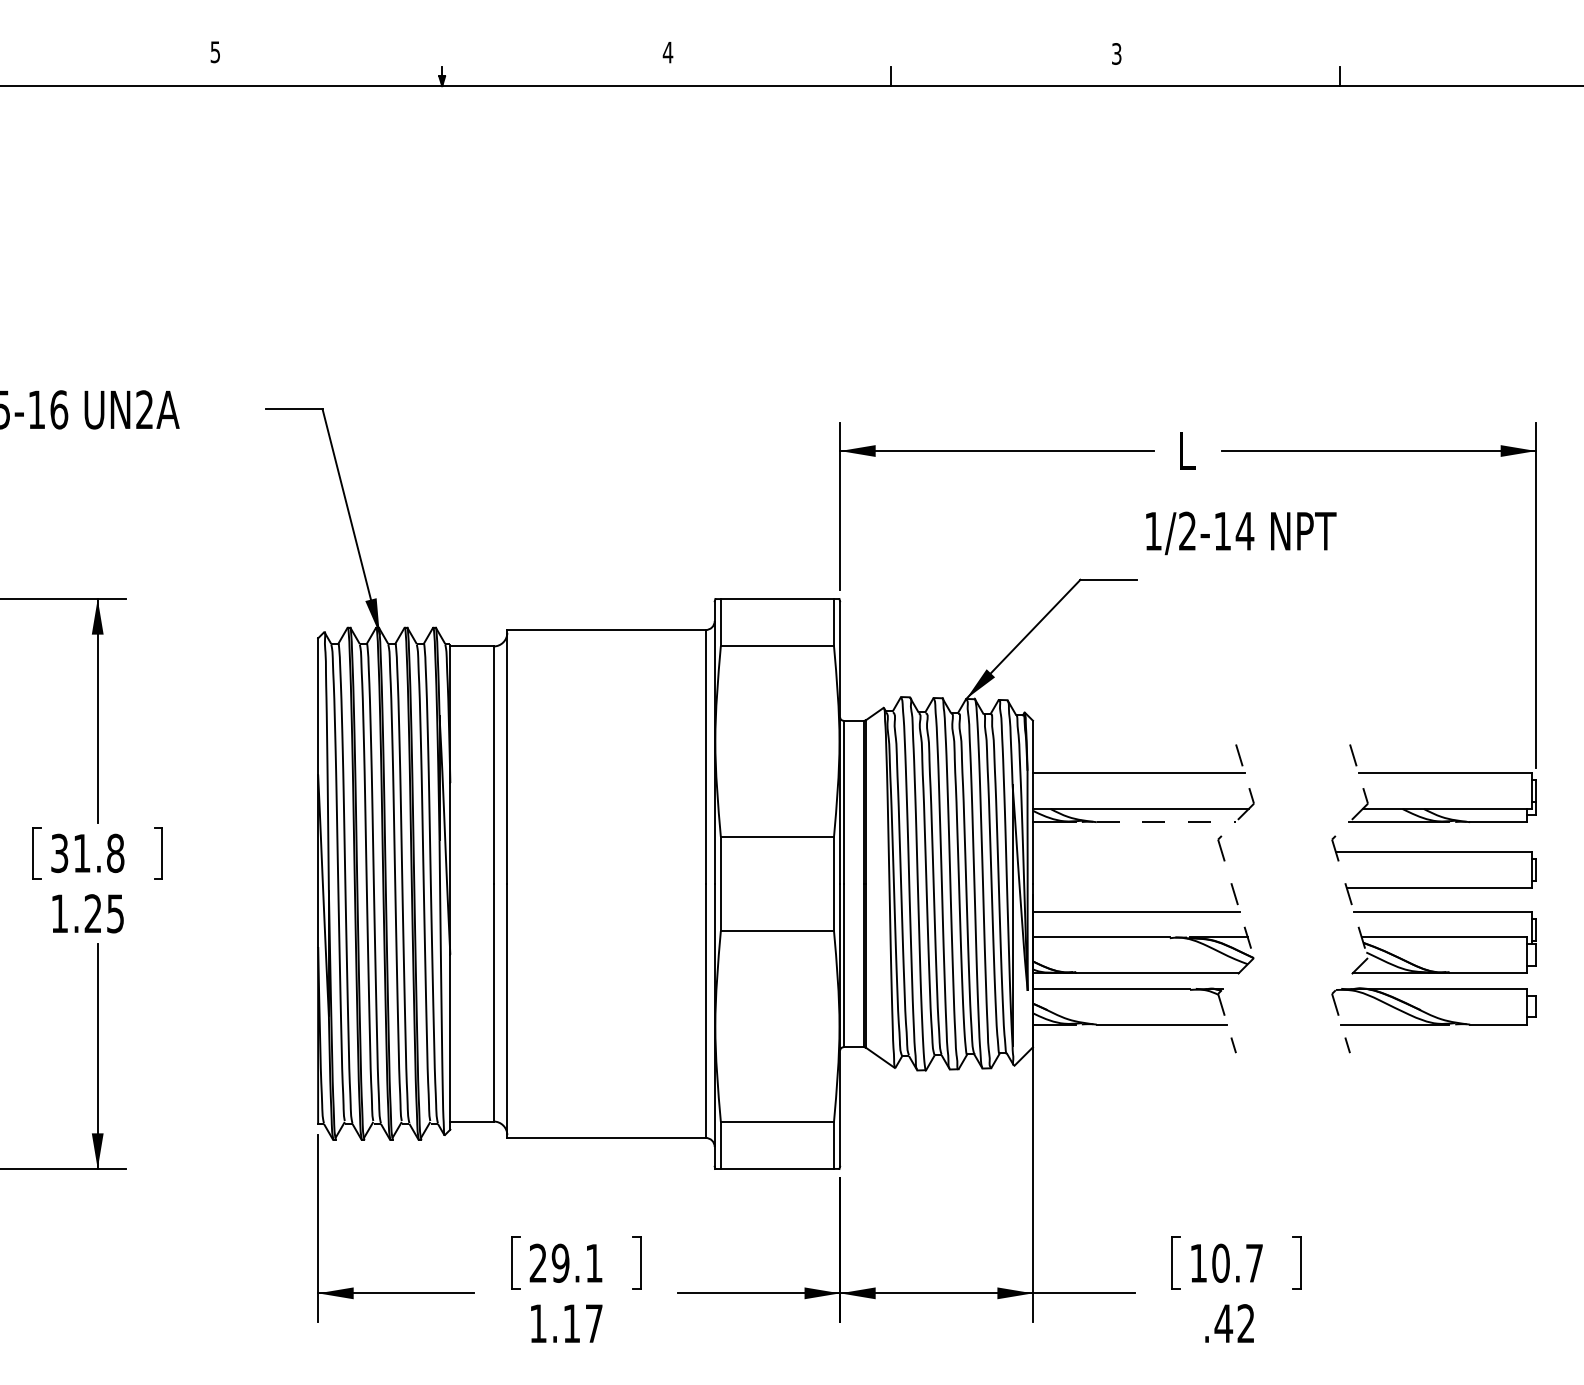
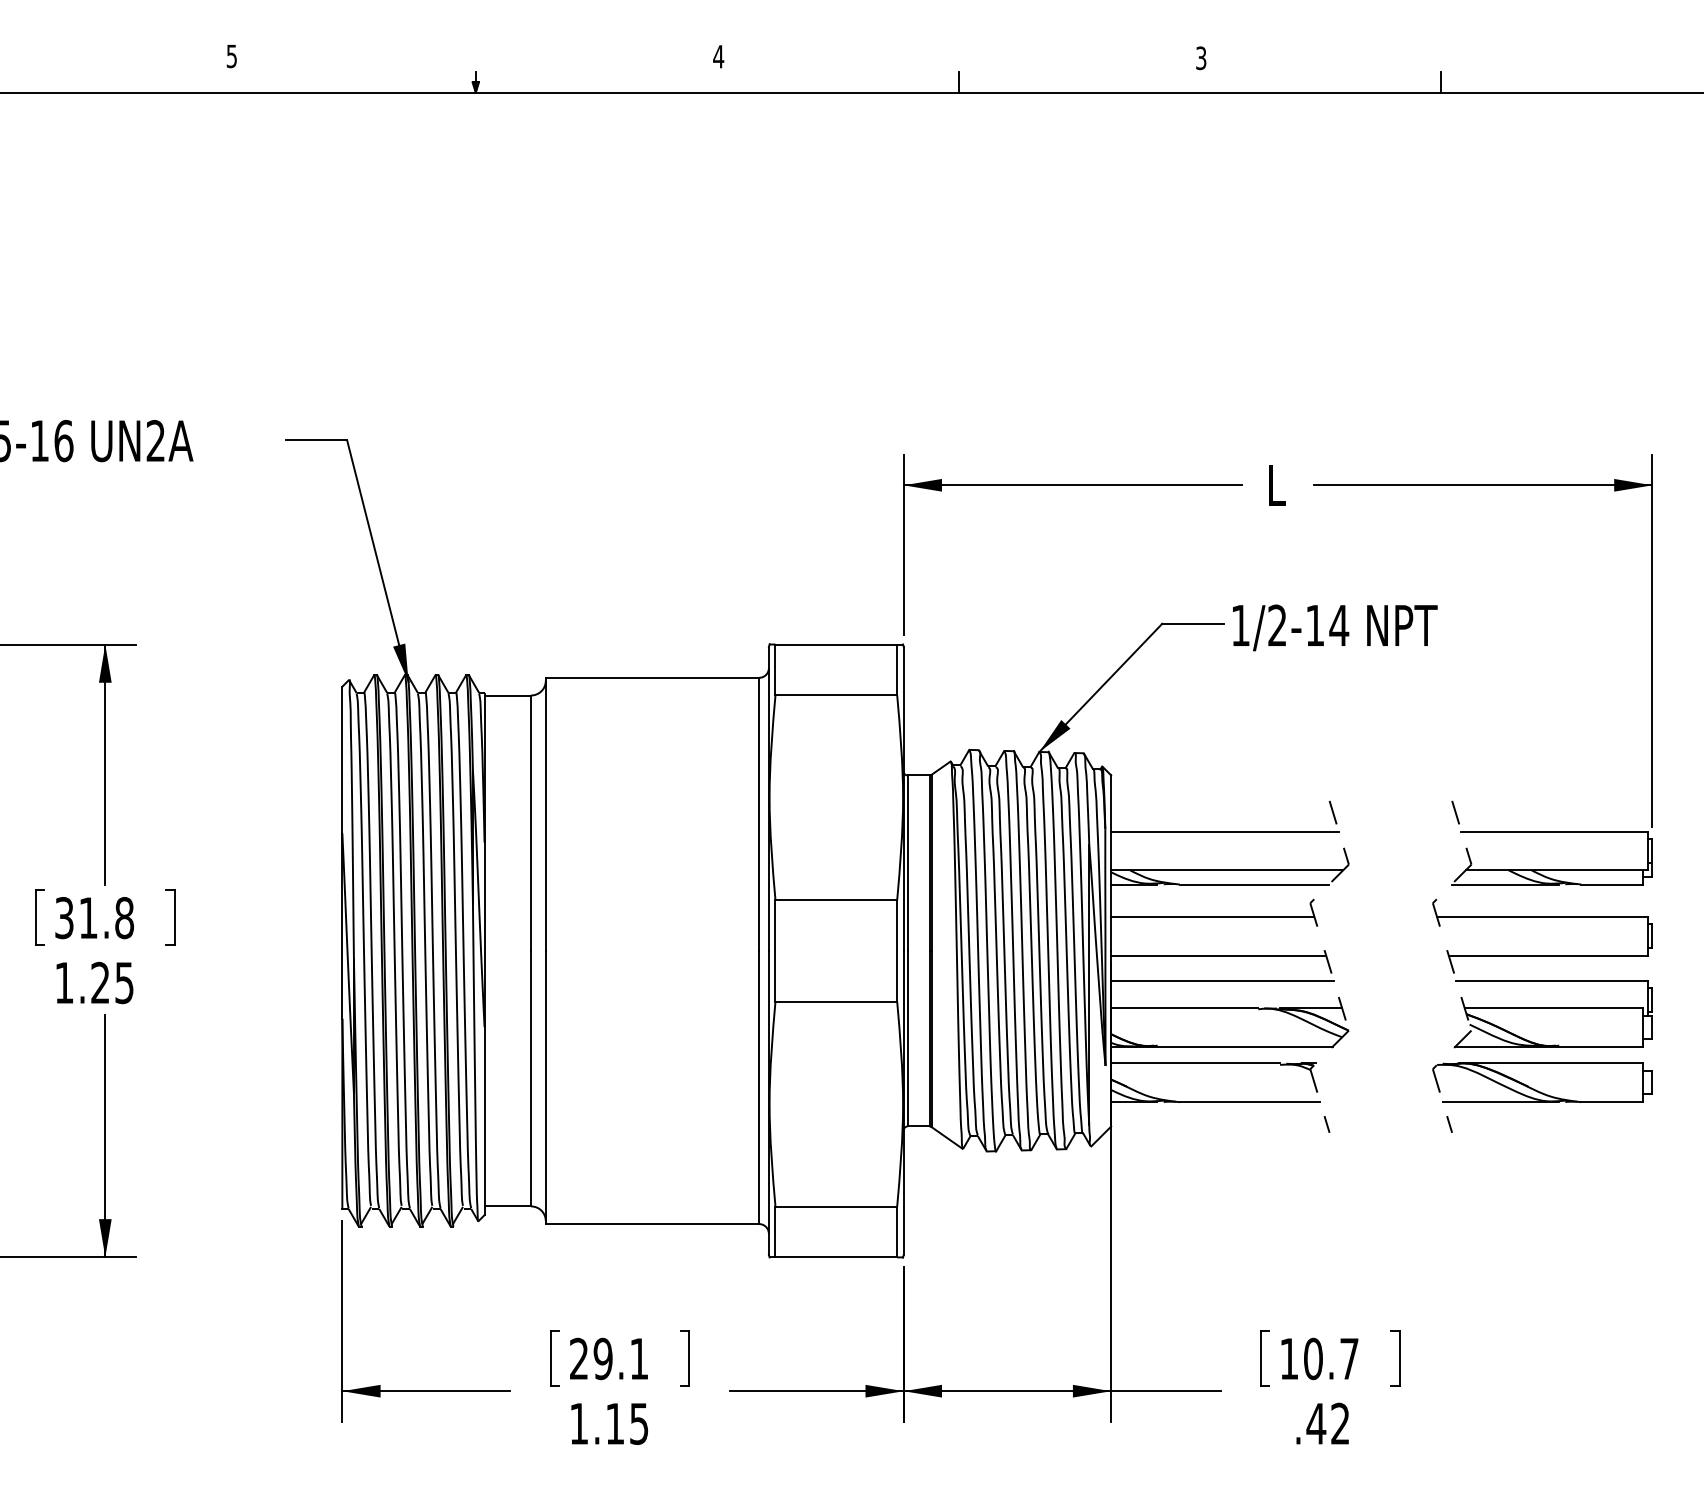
text: (1241, 533) -> (1335, 627), moved
line: (1166, 822) -> (1254, 884), dashed -> solid
line: (1127, 851) -> (1212, 916), added
line: (1132, 888) -> (1218, 955), added
text: (594, 1323) -> (639, 1423), 1.17 -> 1.15

